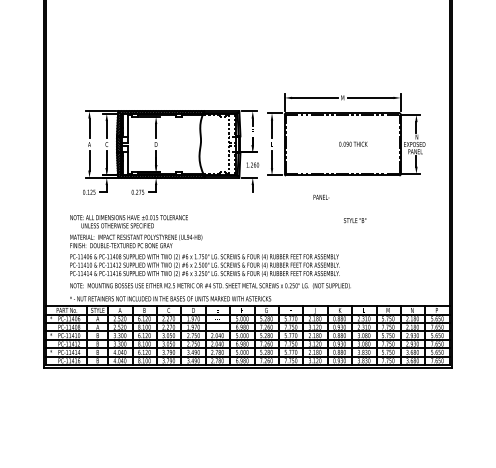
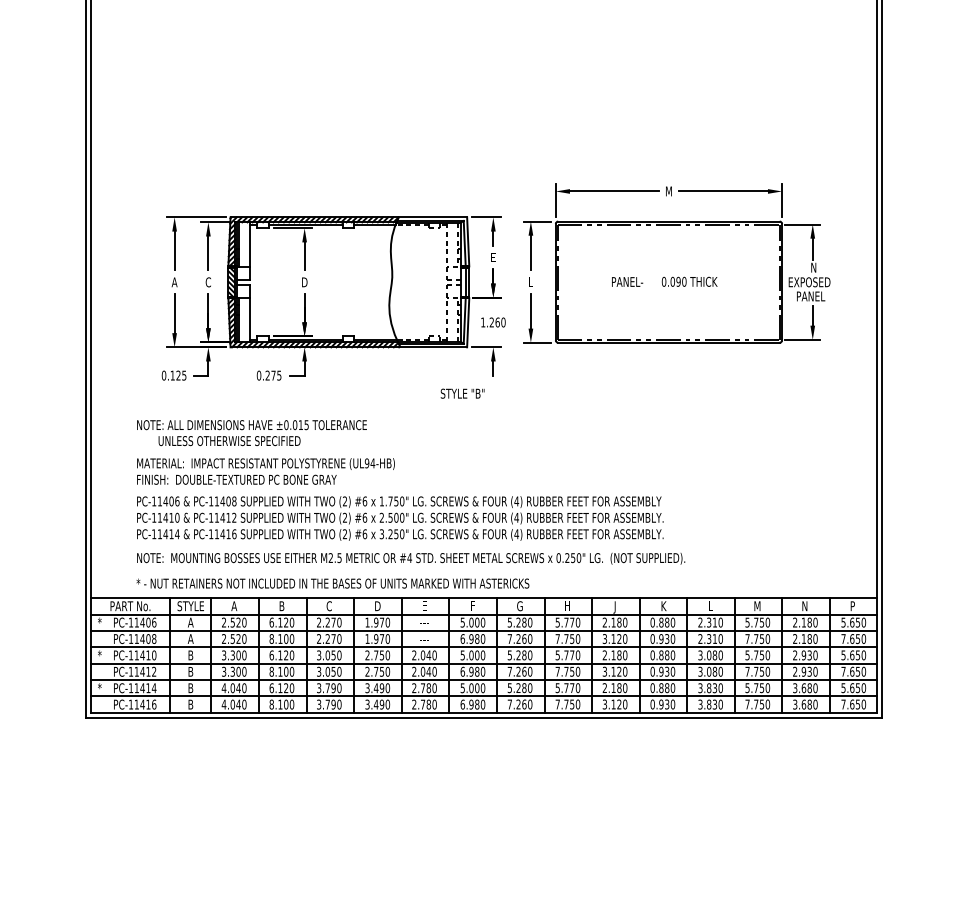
text: (321, 196) -> (627, 280), moved
text: (355, 220) -> (463, 393), moved

